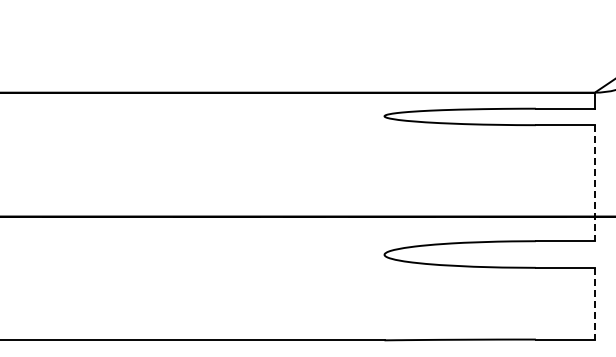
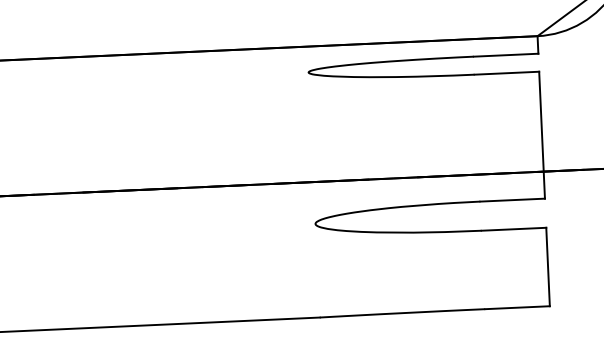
line: (594, 183) -> (541, 135), dashed -> solid
line: (594, 303) -> (547, 266), dashed -> solid

